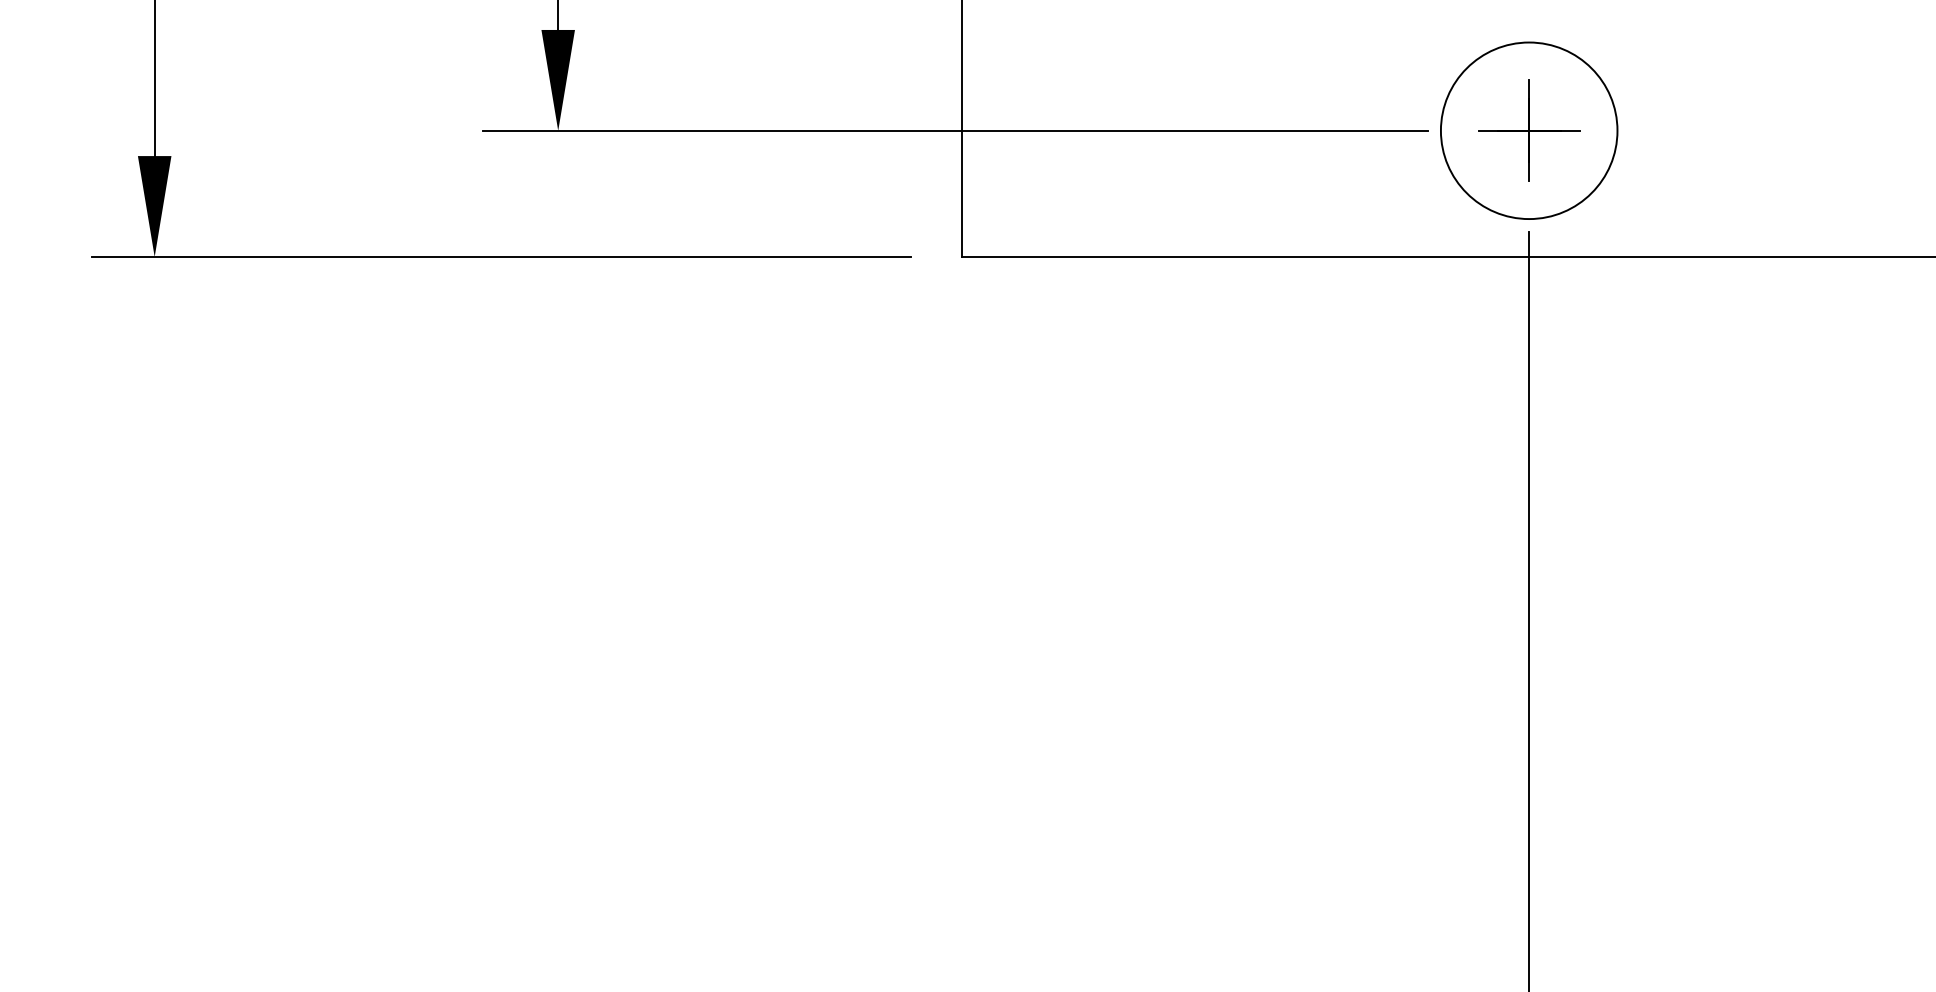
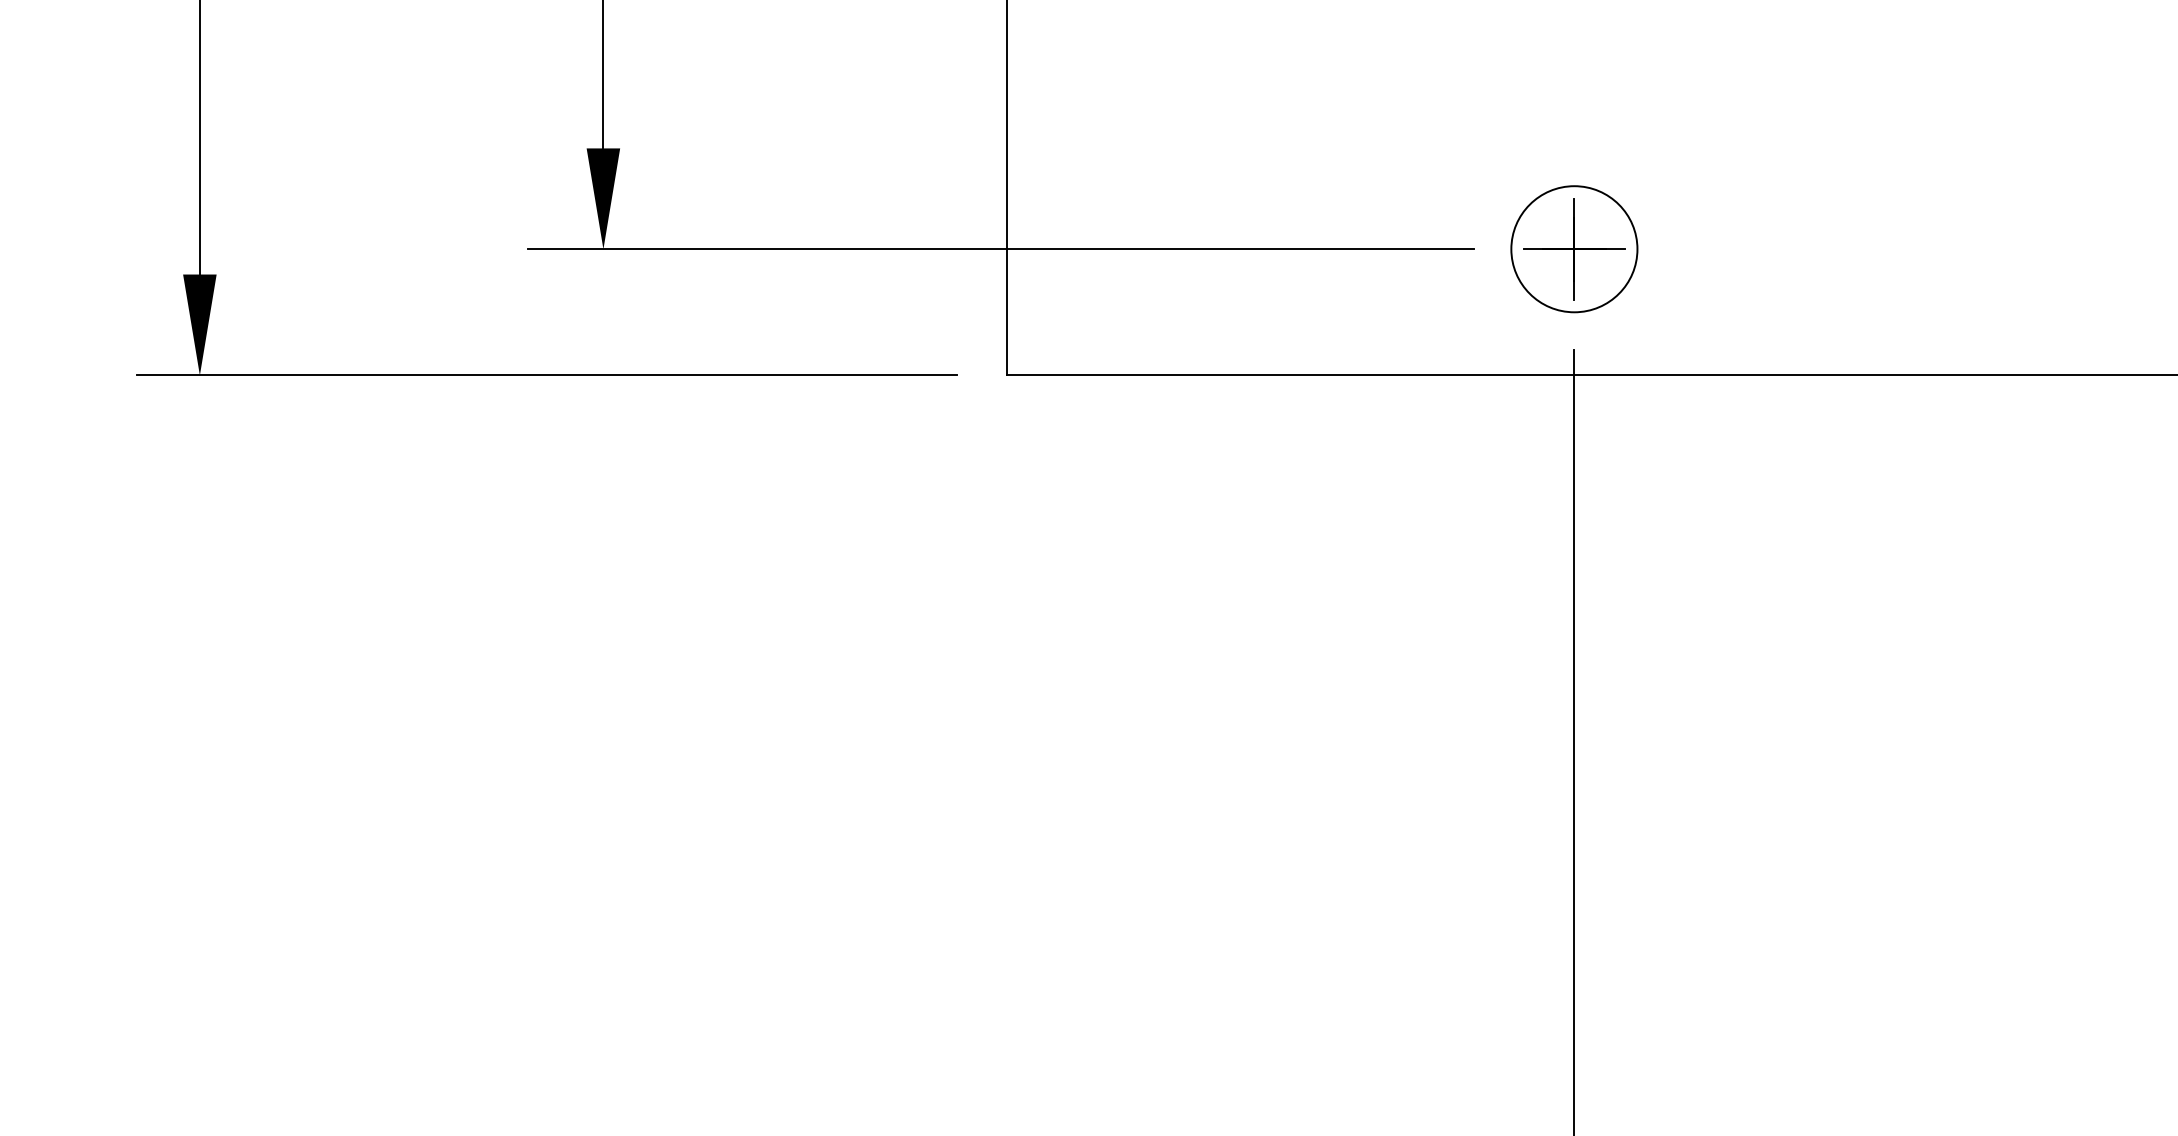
circle: (1529, 131) -> (1574, 249), size x0.71

